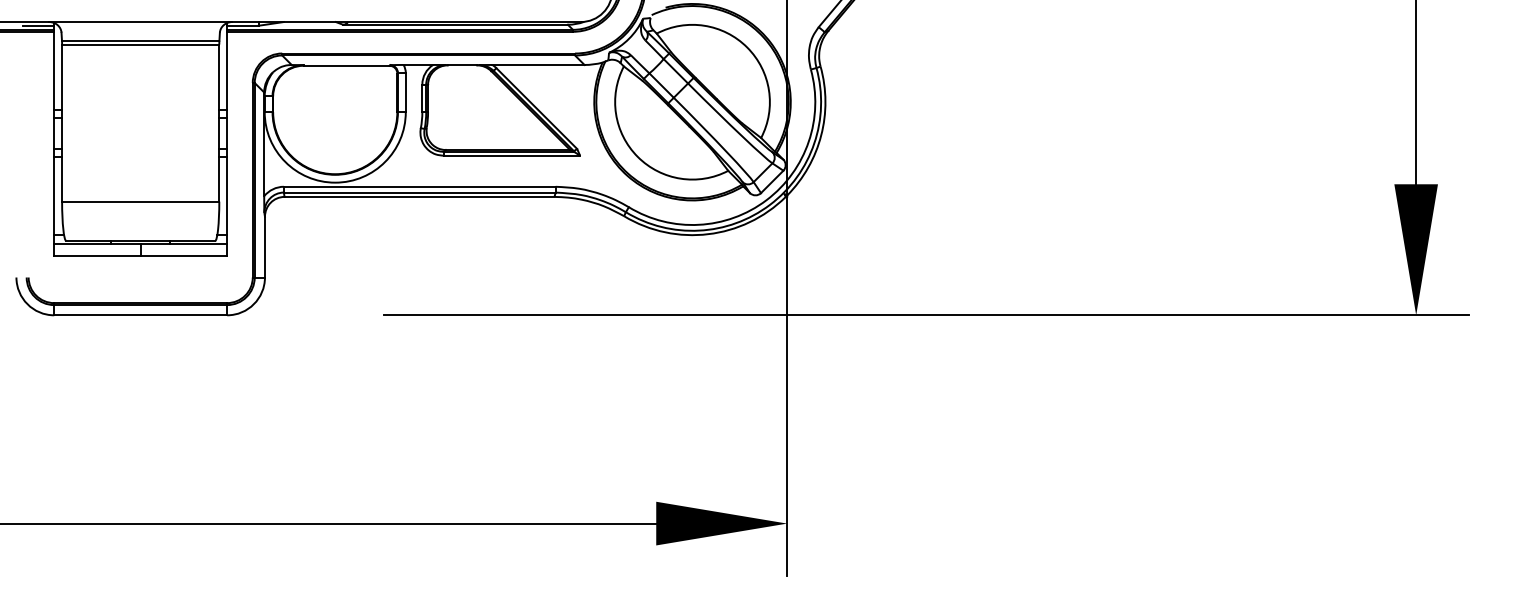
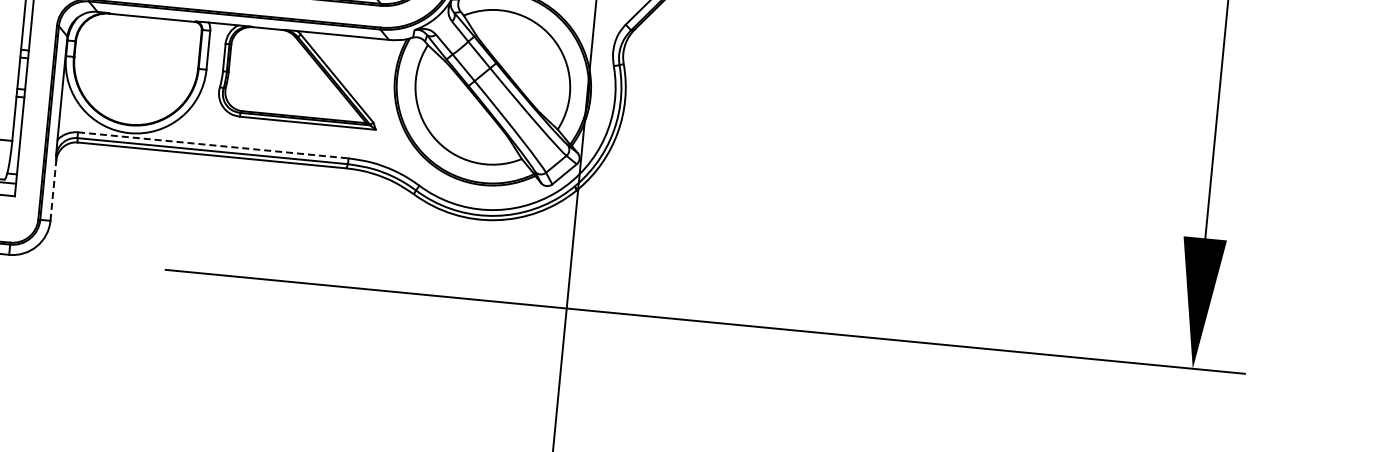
line: (419, 186) -> (213, 145), solid -> dashed
line: (264, 246) -> (52, 189), solid -> dashed

